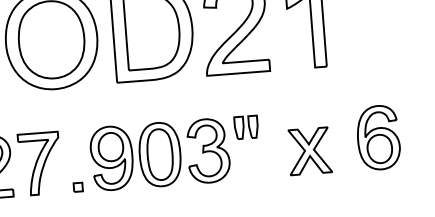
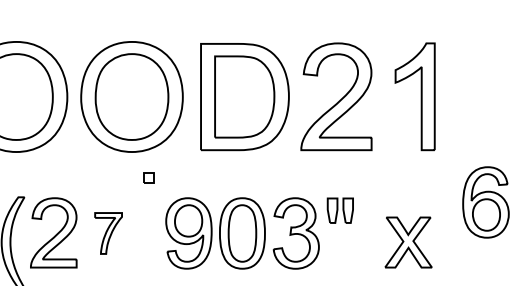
part: (378, 137) -> (485, 202), moved
part: (39, 163) -> (108, 233), size x0.6
part: (77, 187) -> (148, 177), moved

